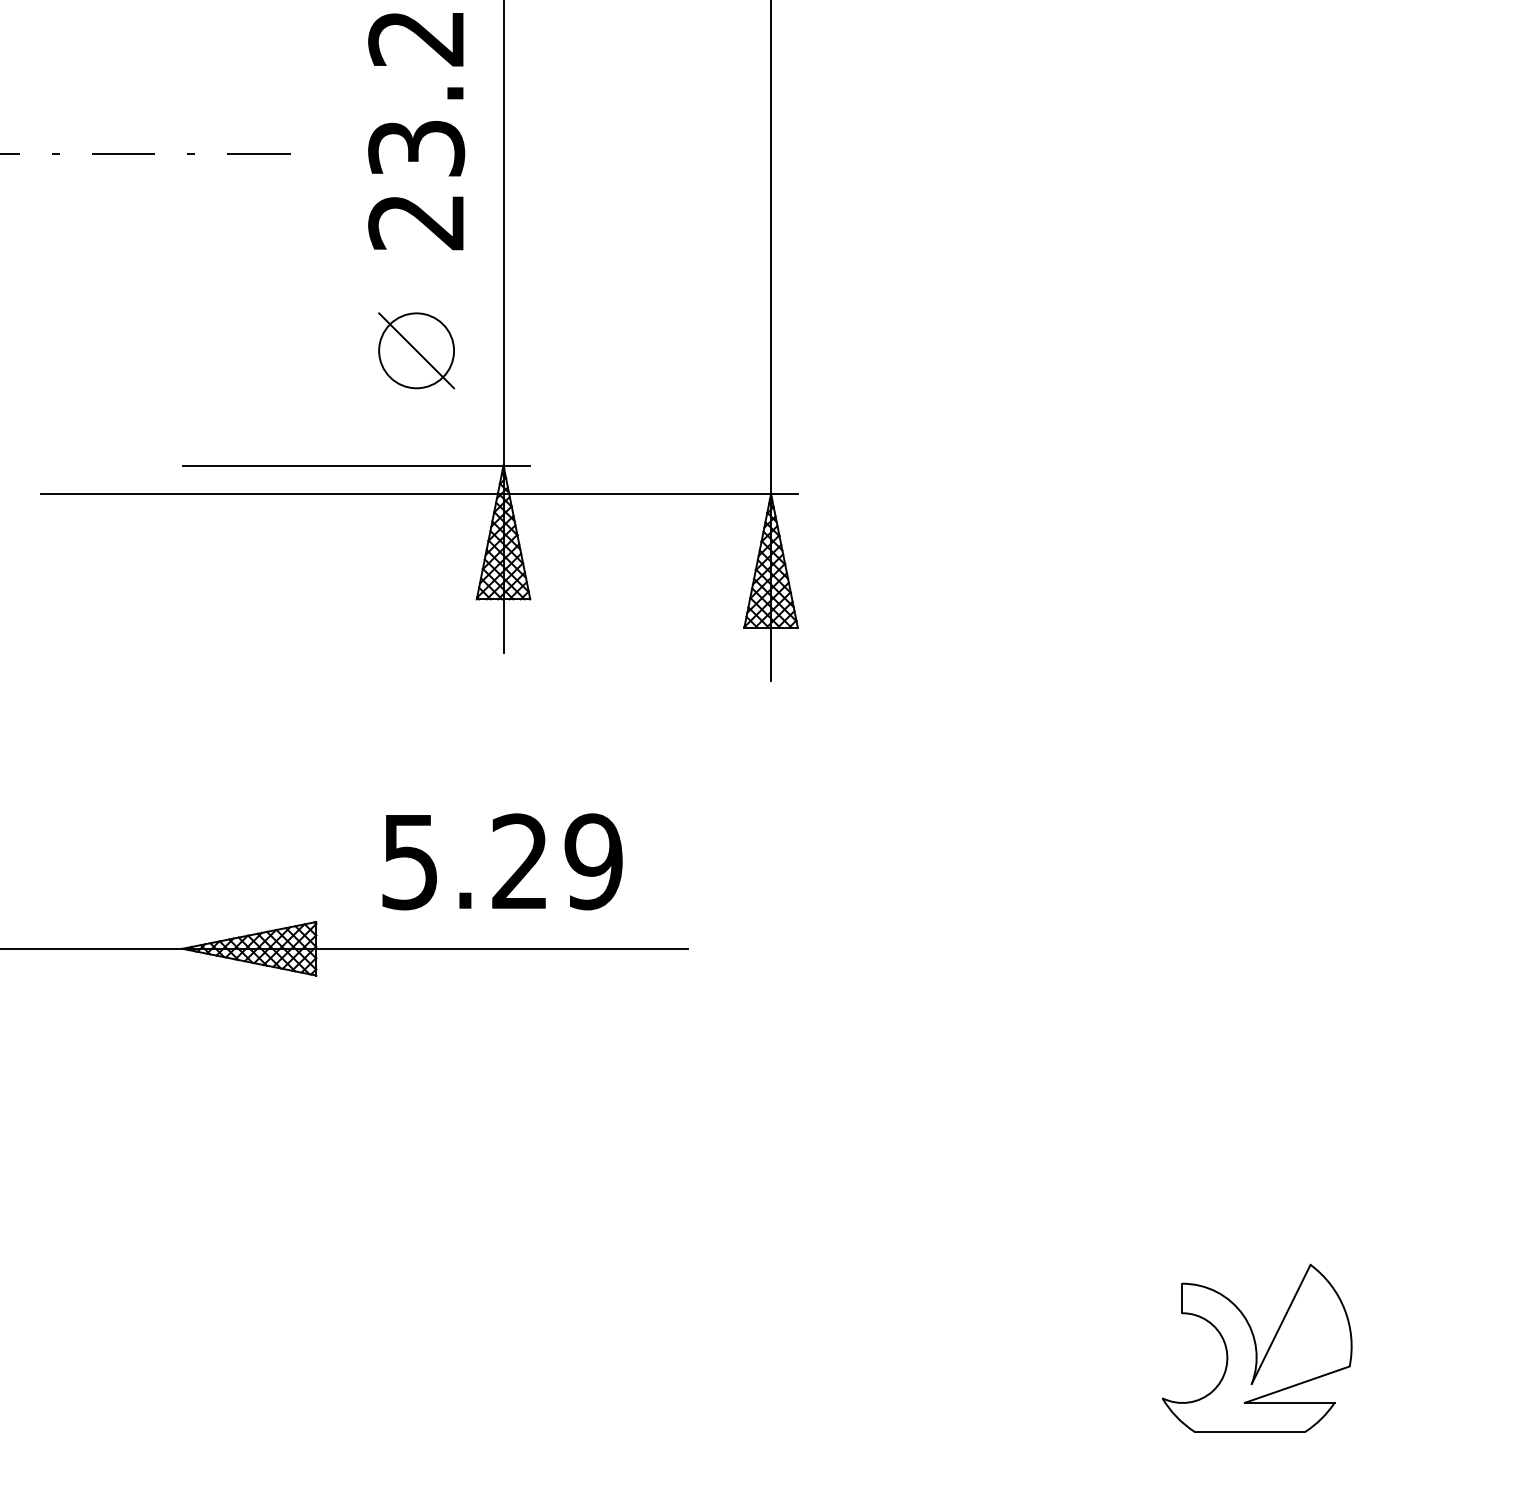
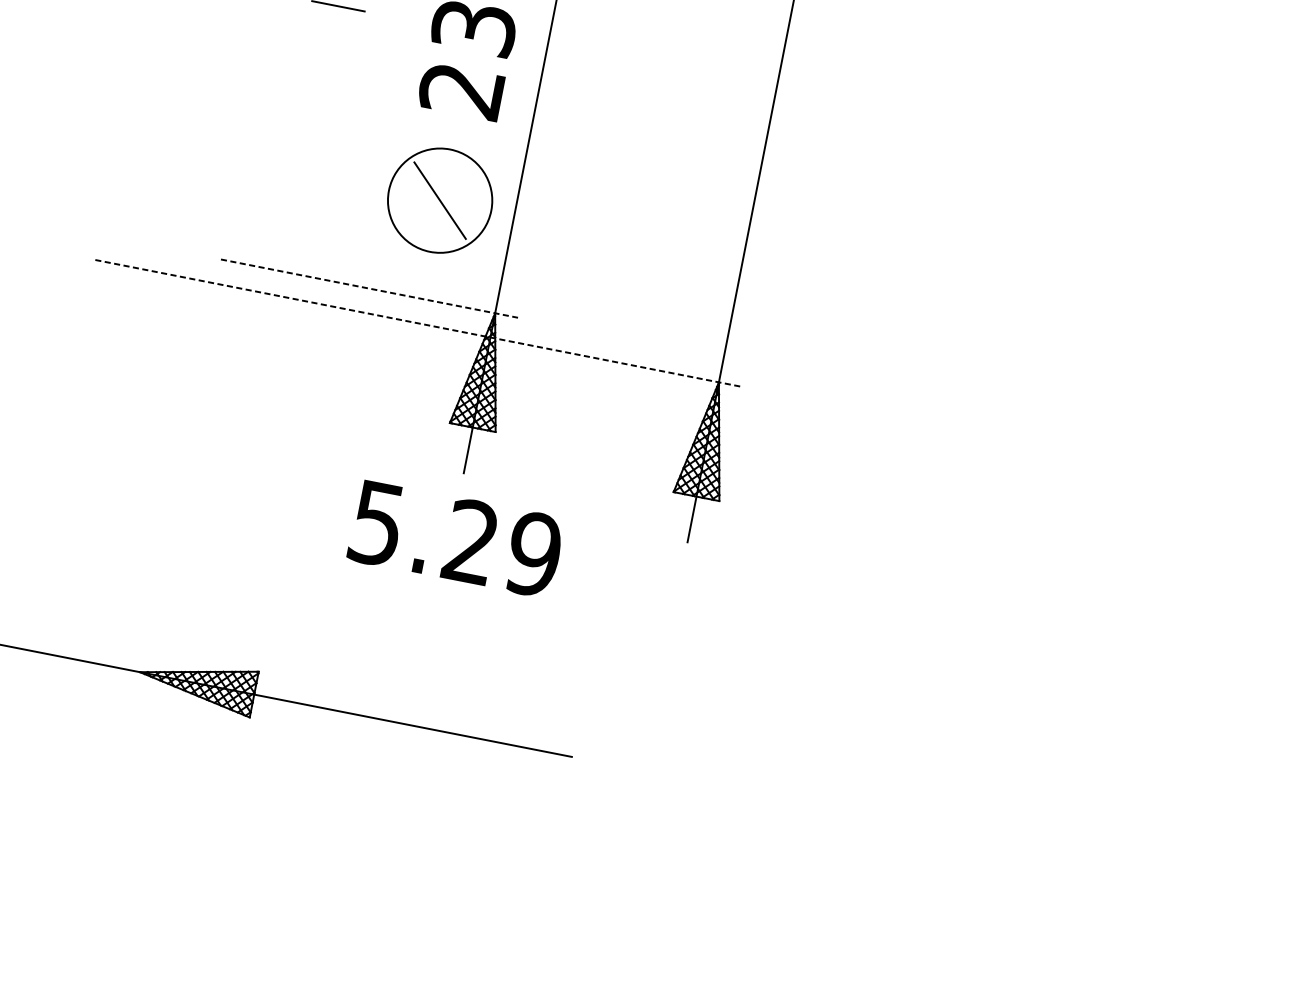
circle: (416, 350) -> (440, 200), size x1.6
line: (356, 465) -> (369, 288), solid -> dashed
line: (419, 493) -> (418, 323), solid -> dashed
text: (502, 861) -> (456, 538), moved

